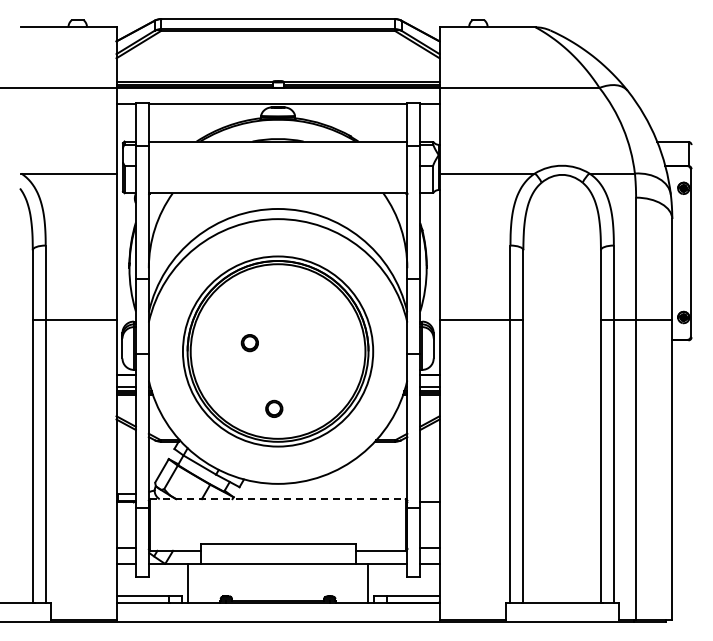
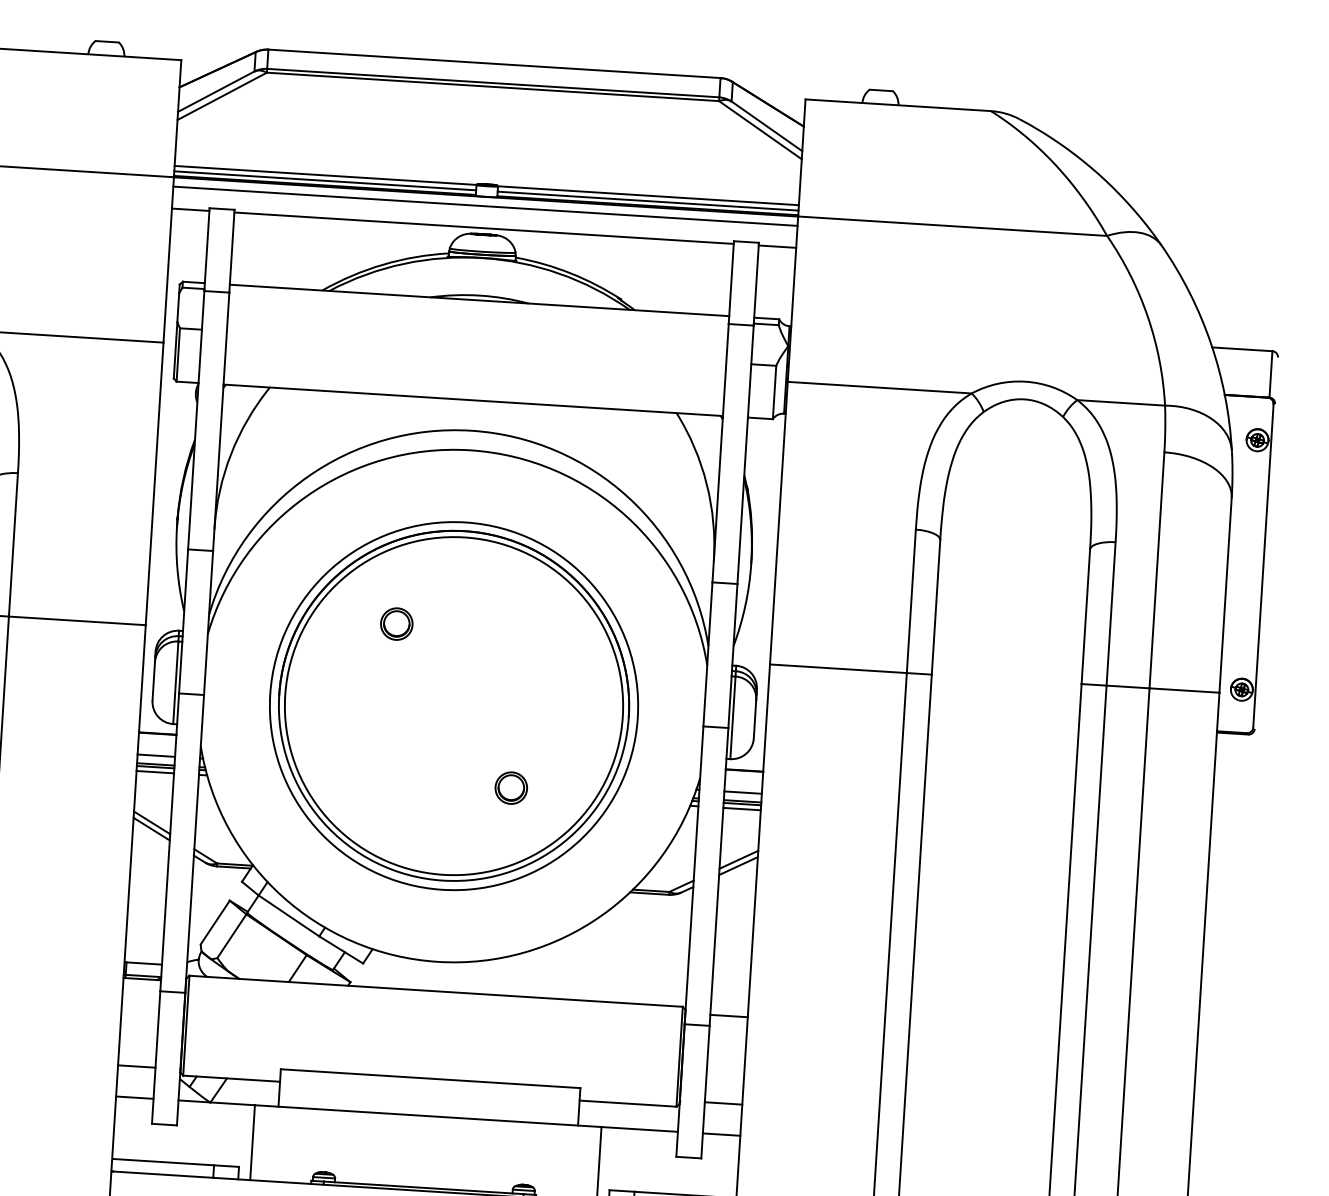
line: (277, 92) -> (484, 205), added
part: (249, 343) -> (395, 624), moved
part: (274, 408) -> (511, 787), moved
line: (278, 499) -> (436, 992), dashed -> solid

